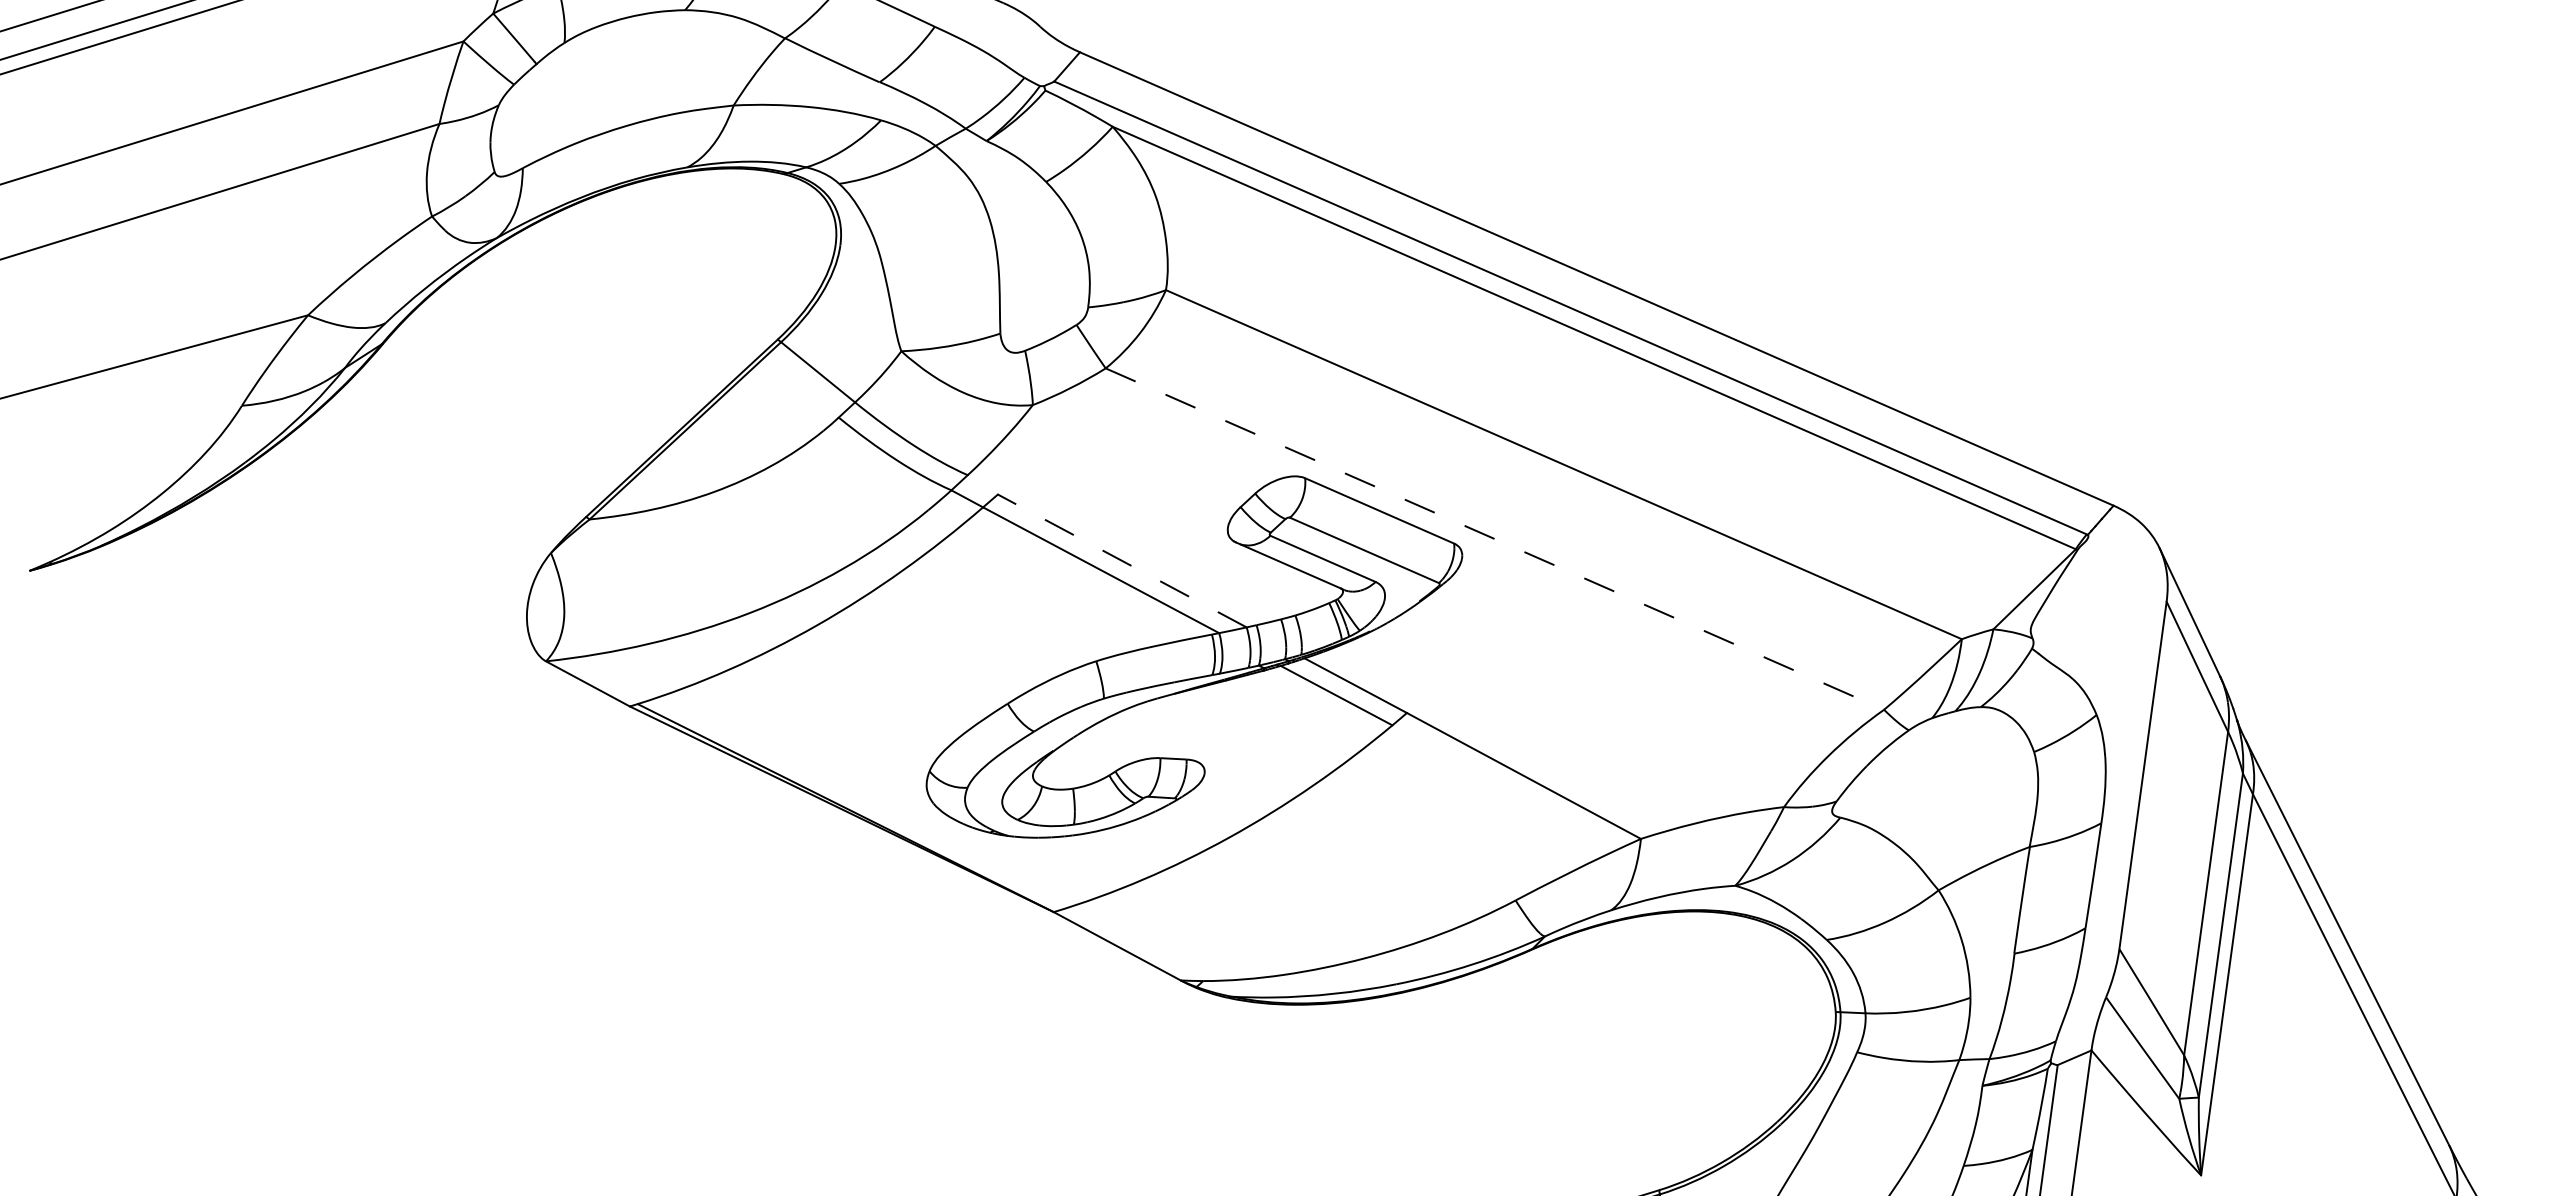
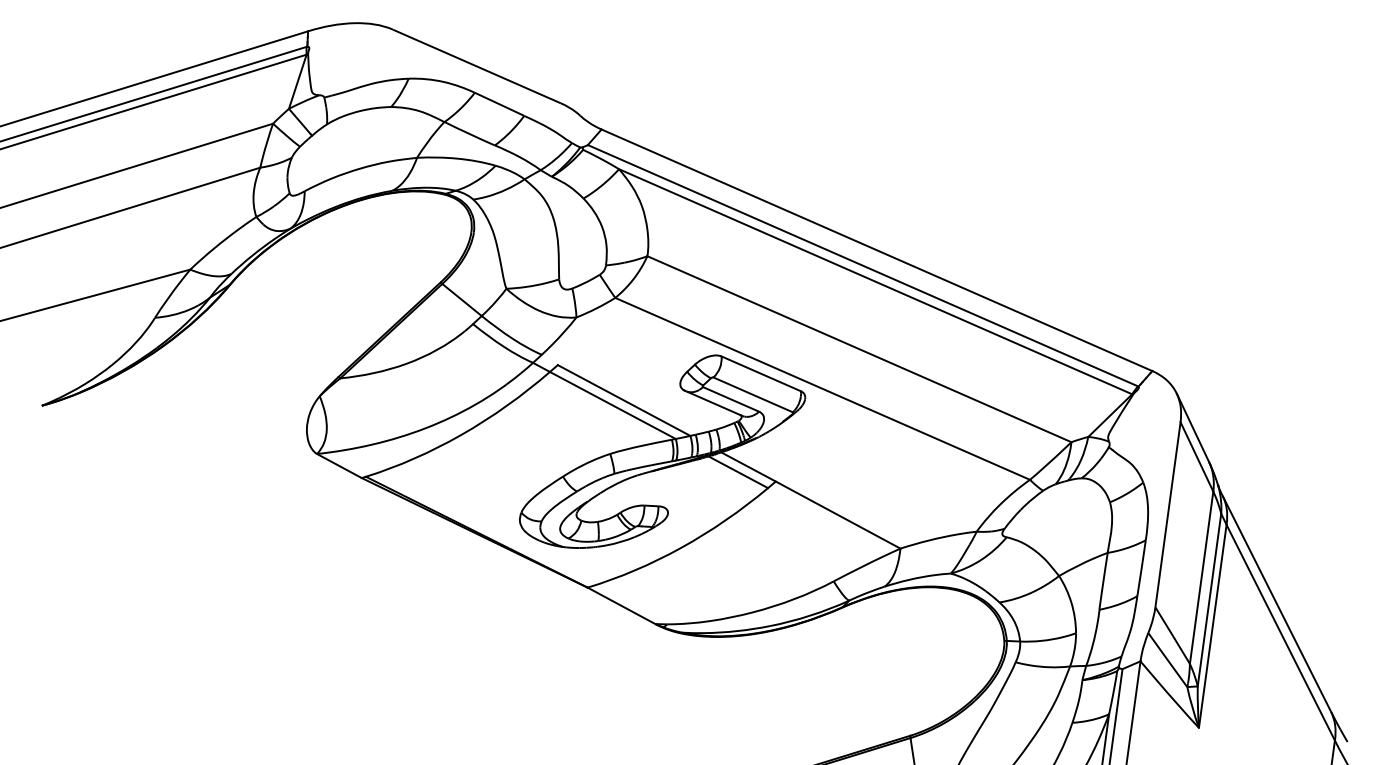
line: (1496, 540) -> (823, 389), dashed -> solid
line: (1121, 560) -> (623, 400), dashed -> solid

